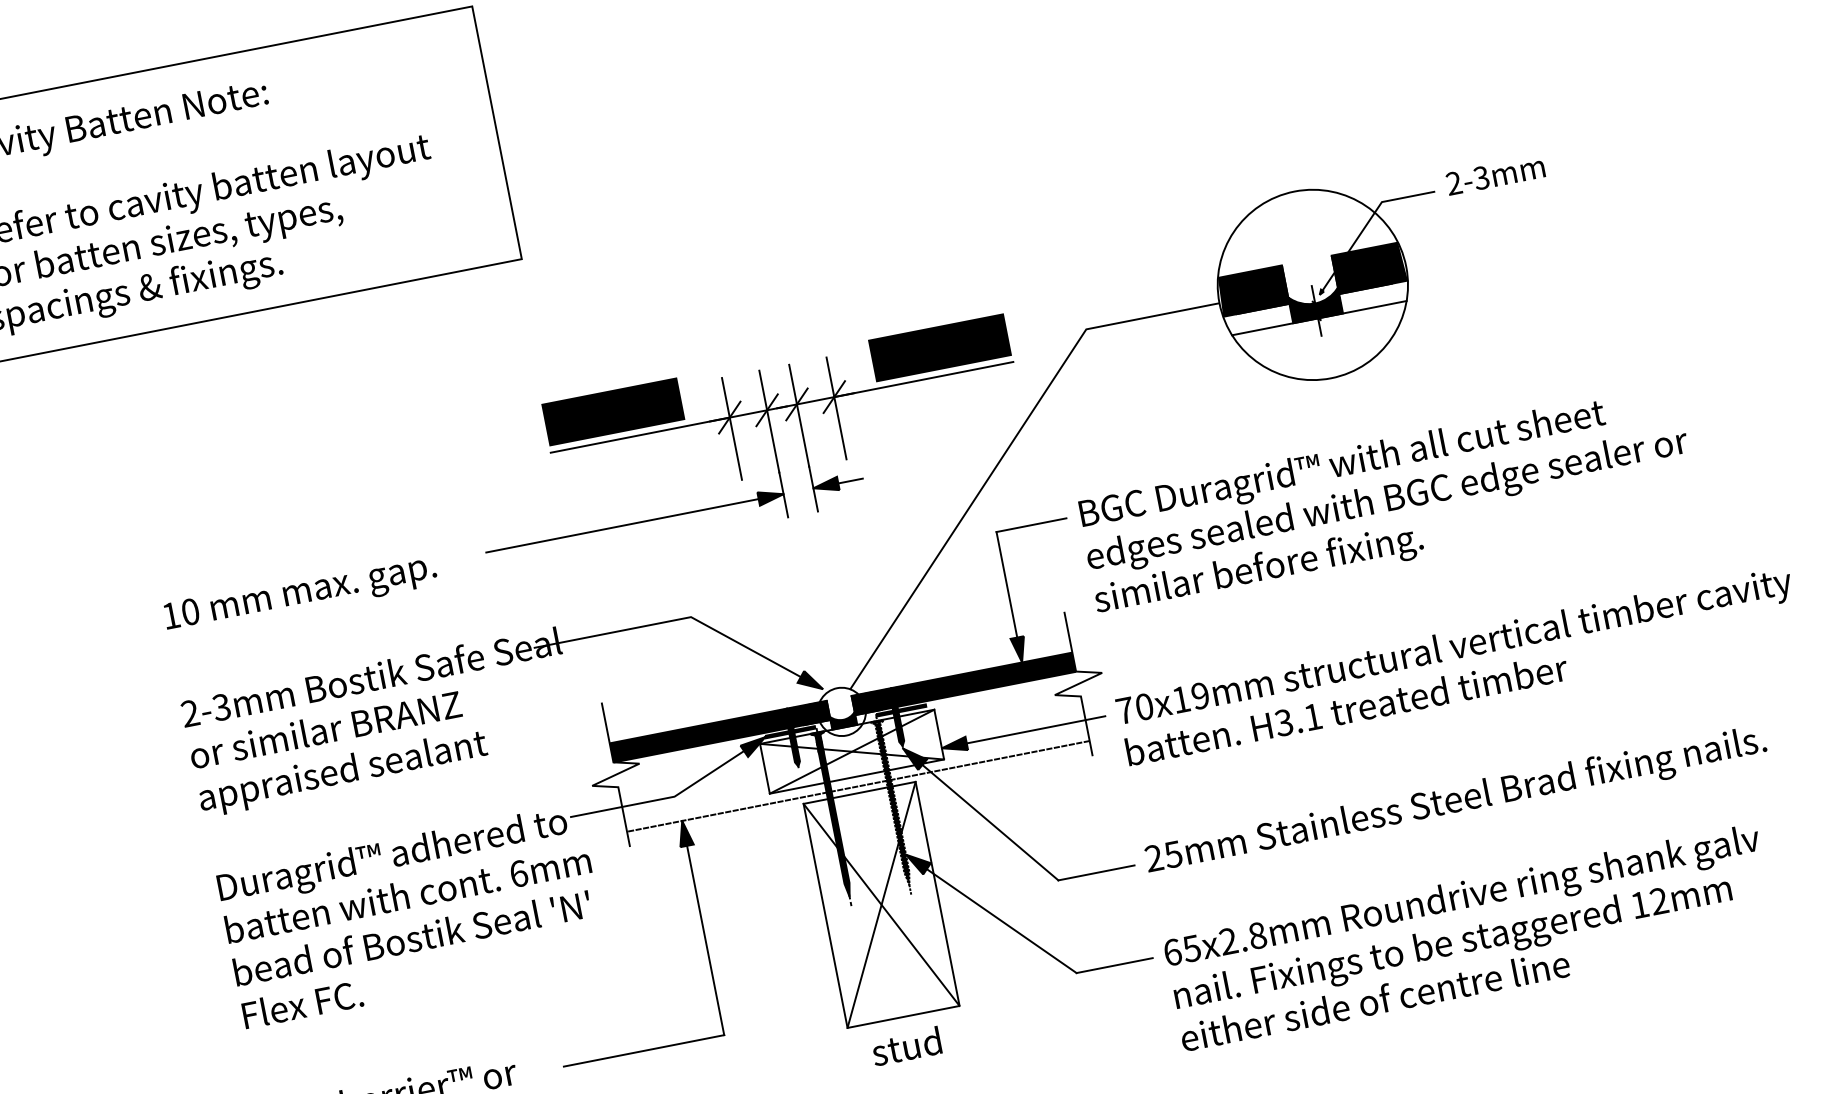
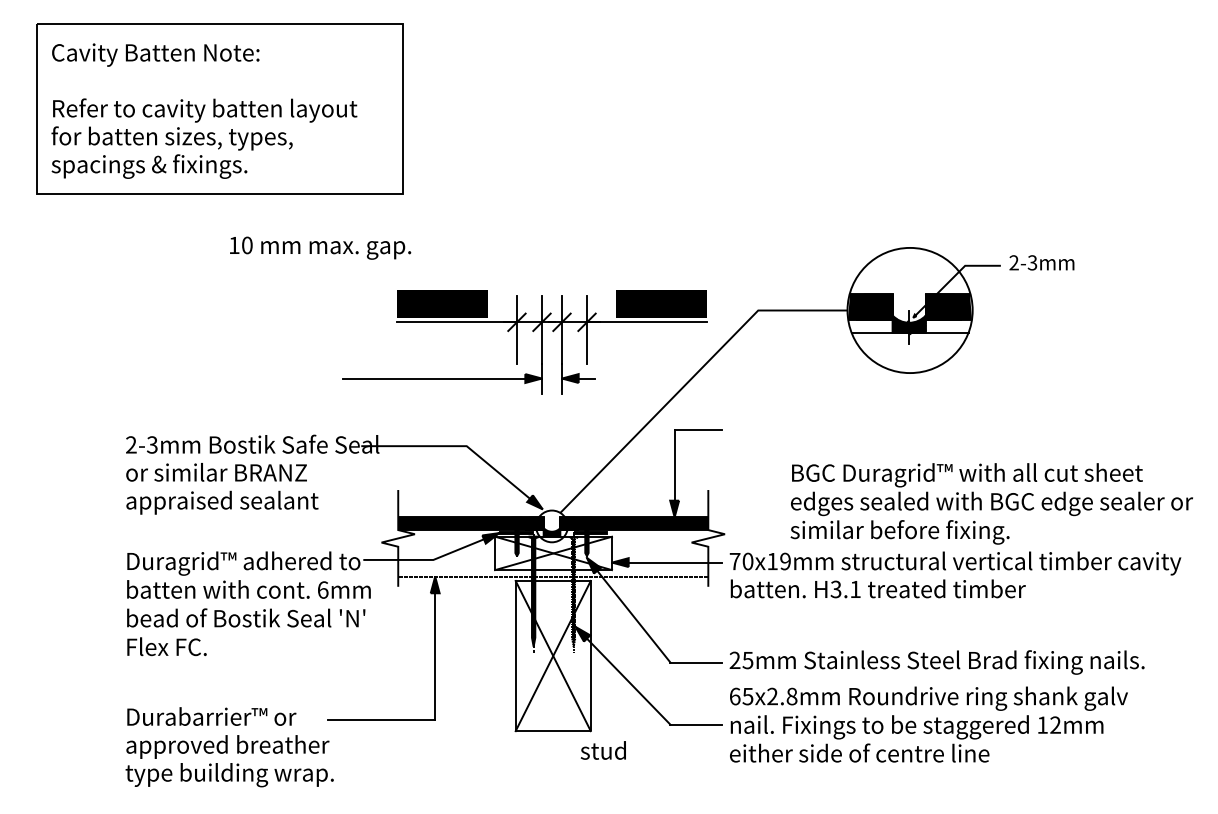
text: (1386, 501) -> (991, 503), moved
text: (300, 593) -> (320, 247), moved
text: (1469, 937) -> (928, 724), moved
text: (905, 1046) -> (602, 750), moved

